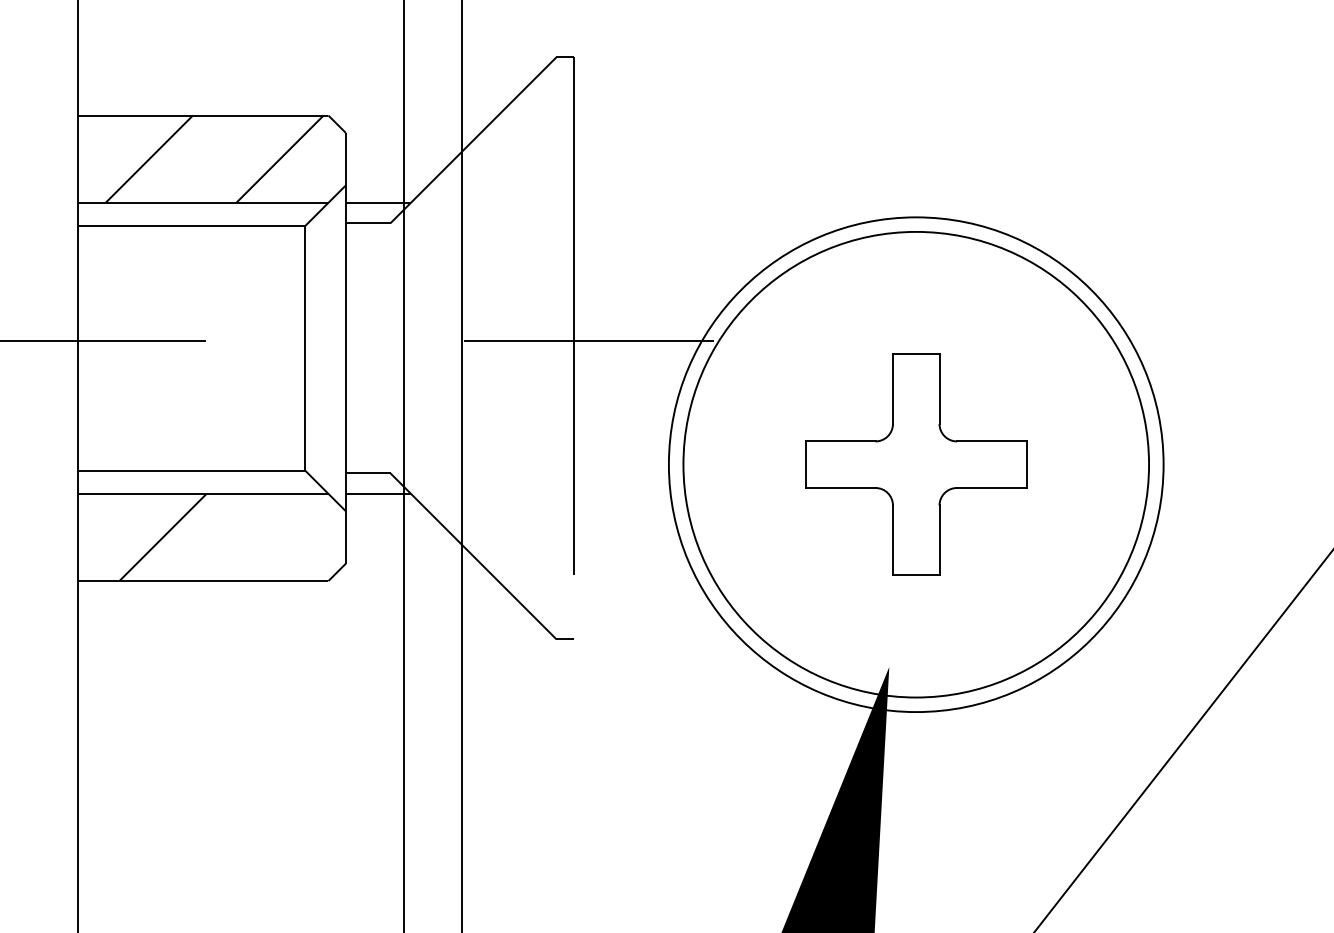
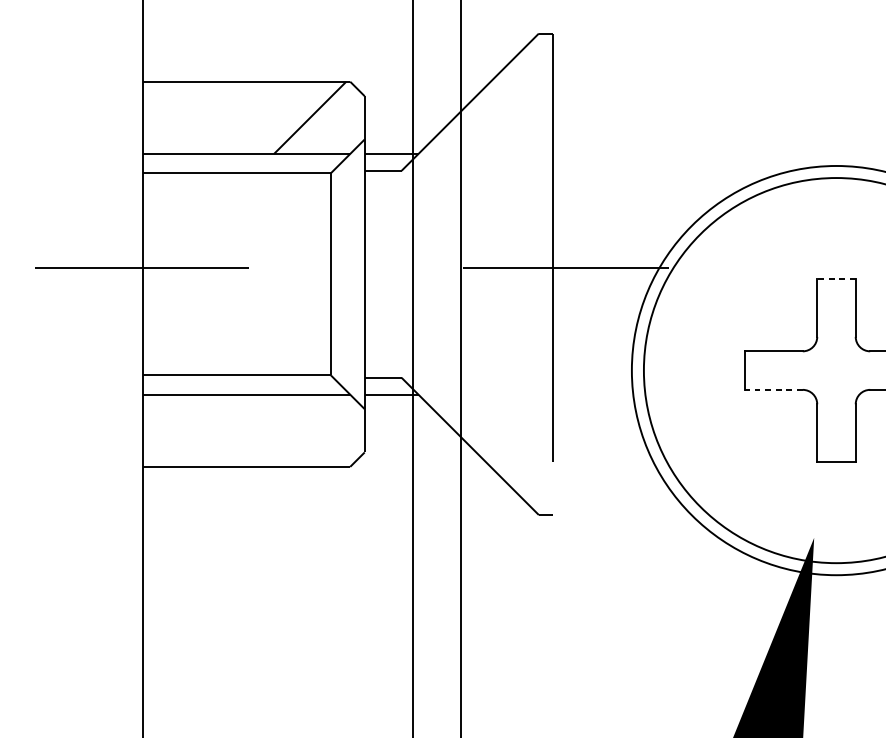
line: (149, 158) -> (202, 117), removed
line: (915, 354) -> (835, 279), solid -> dashed
line: (840, 488) -> (773, 390), solid -> dashed
line: (162, 537) -> (212, 430), removed

